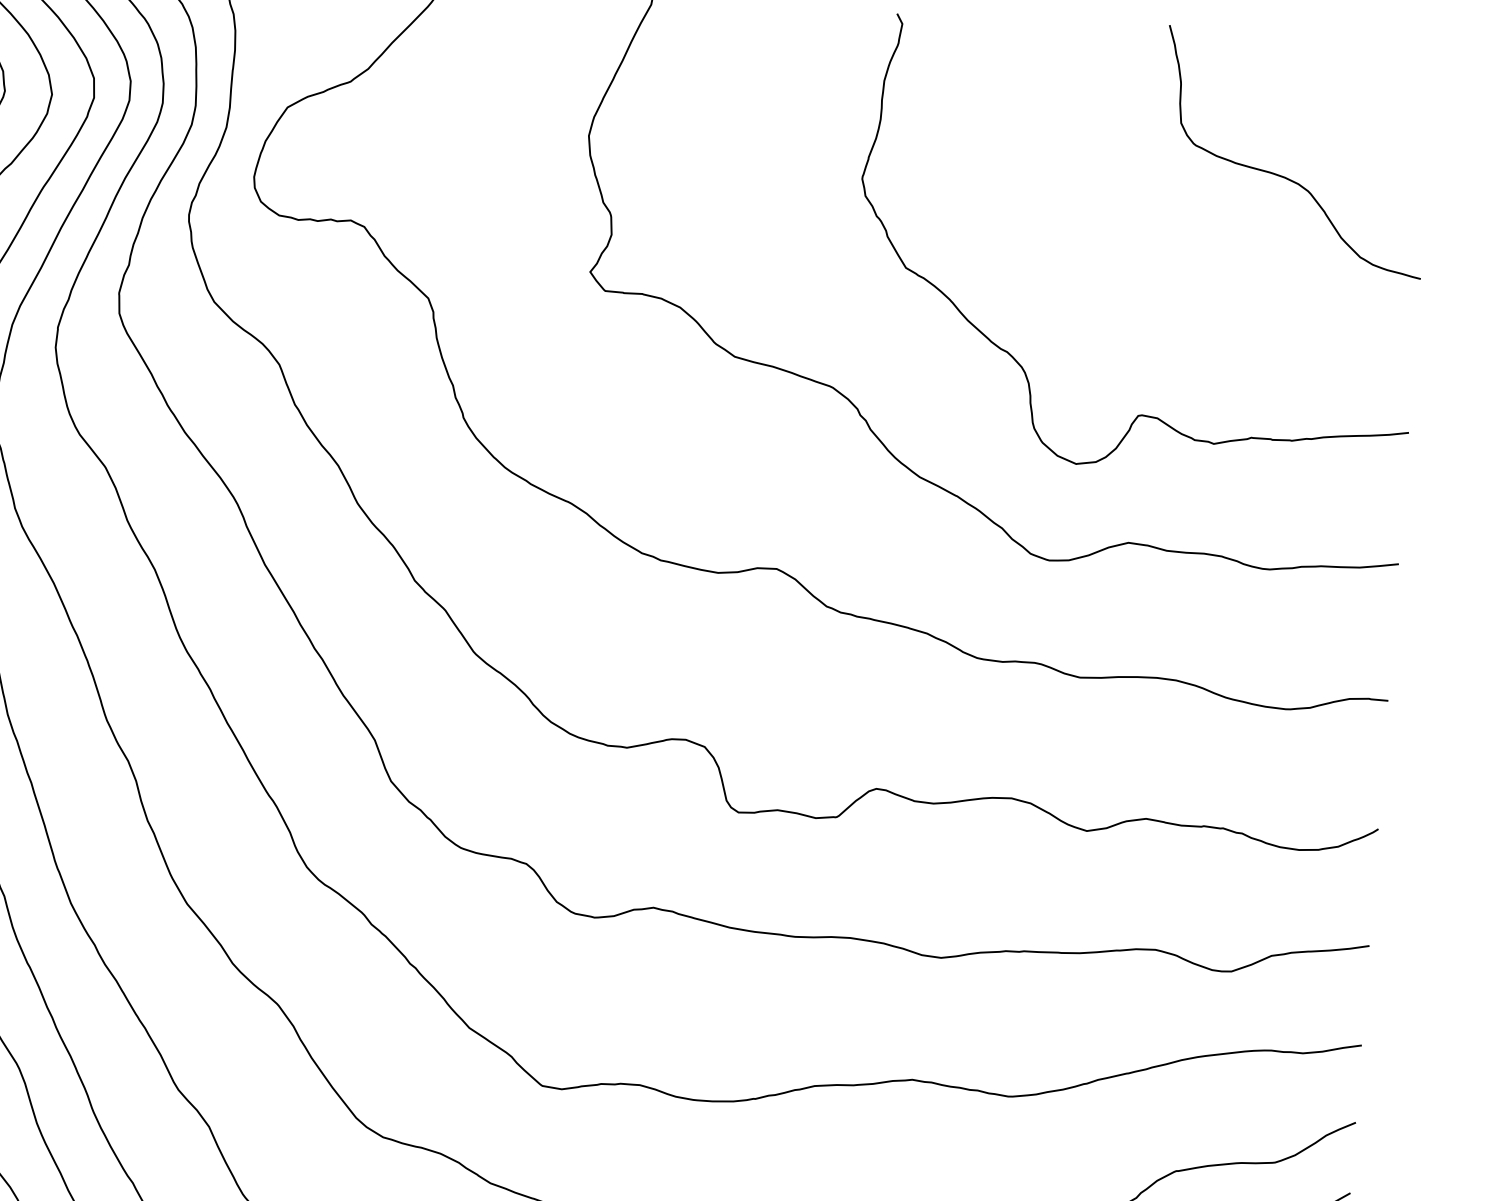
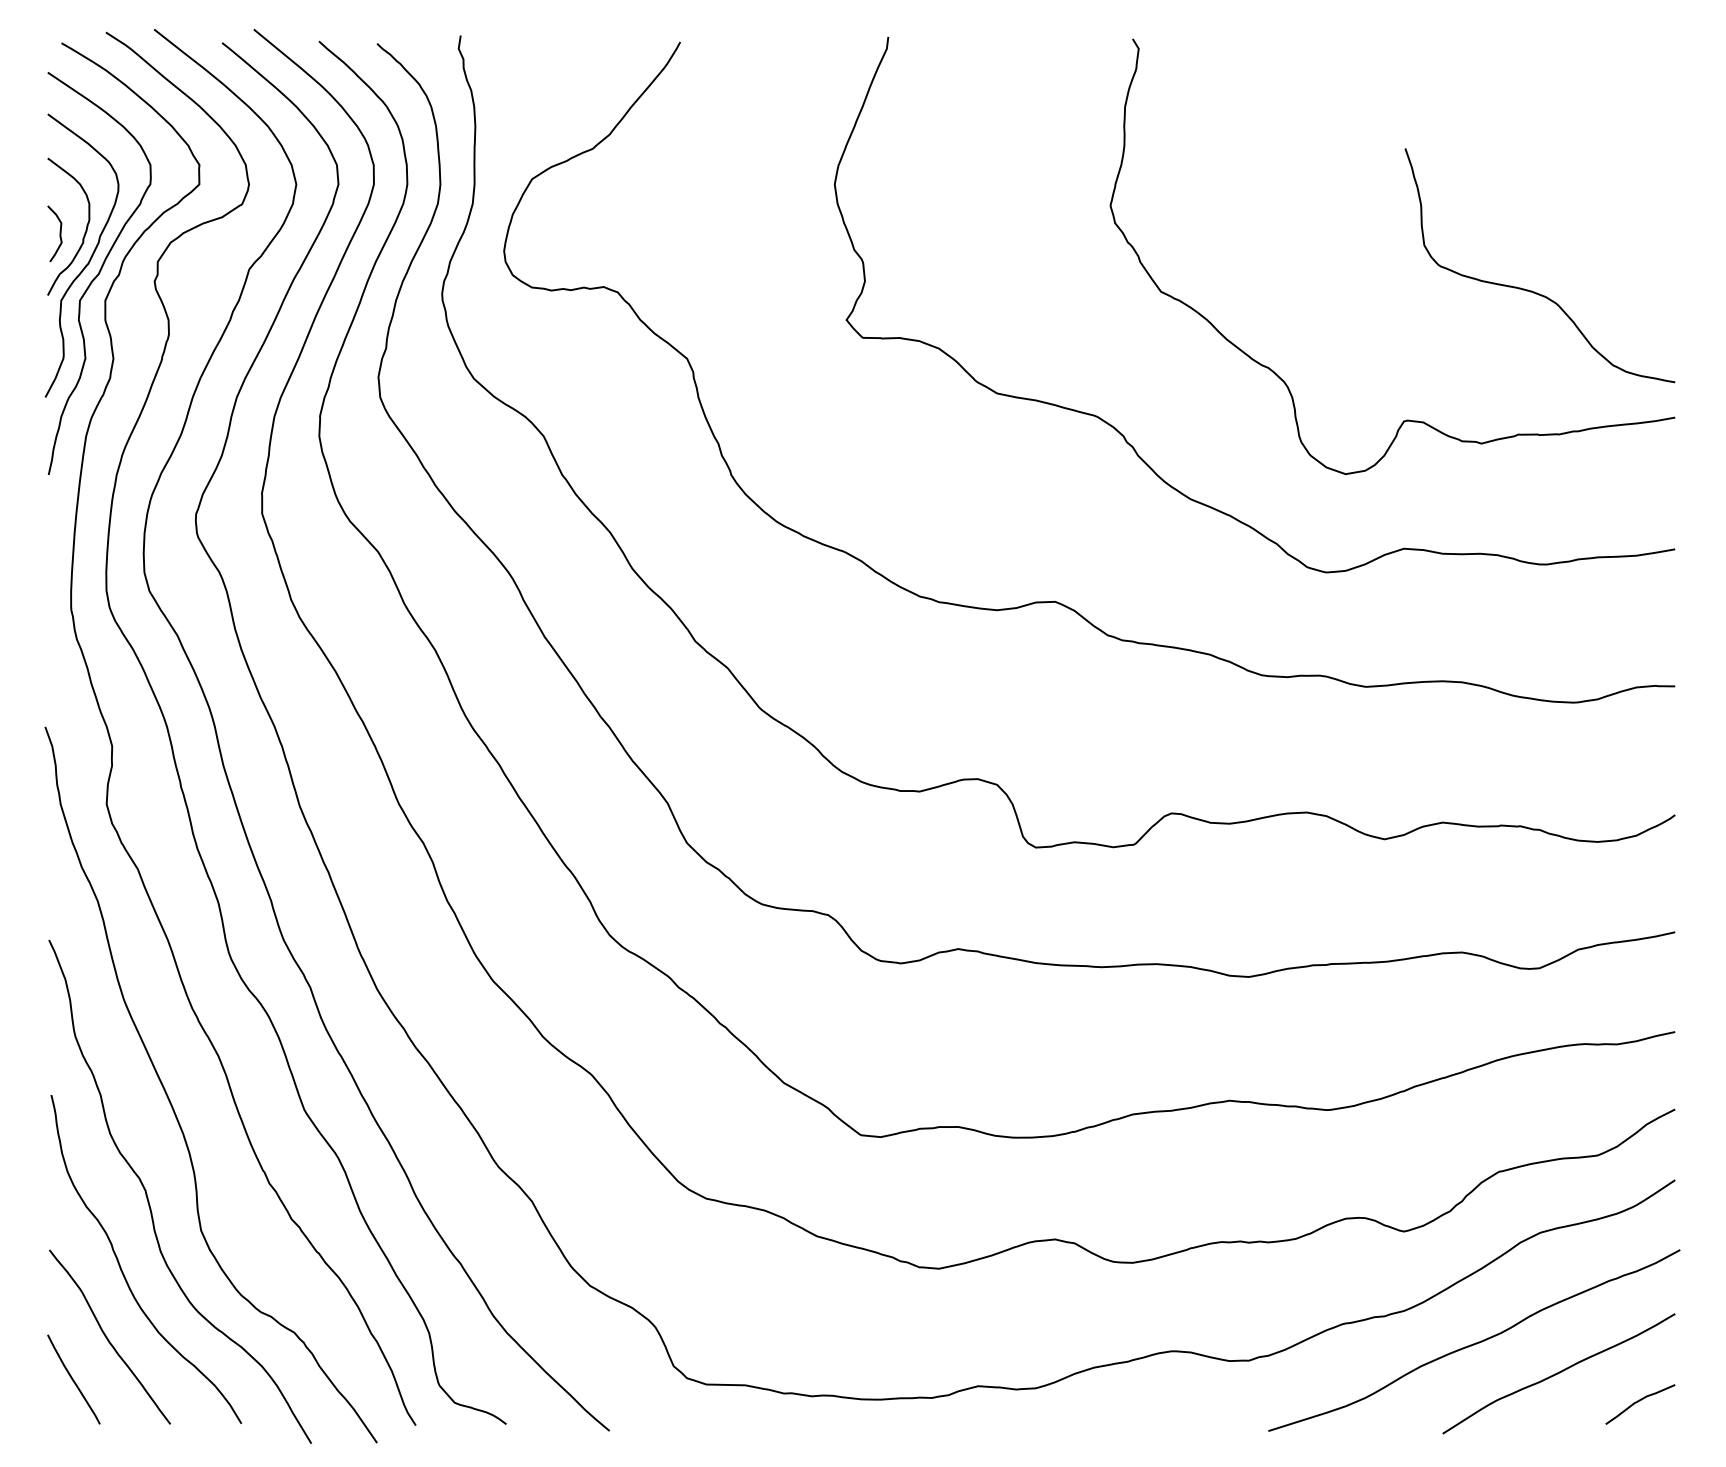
curve: (1285, 176) -> (1532, 290), moved

